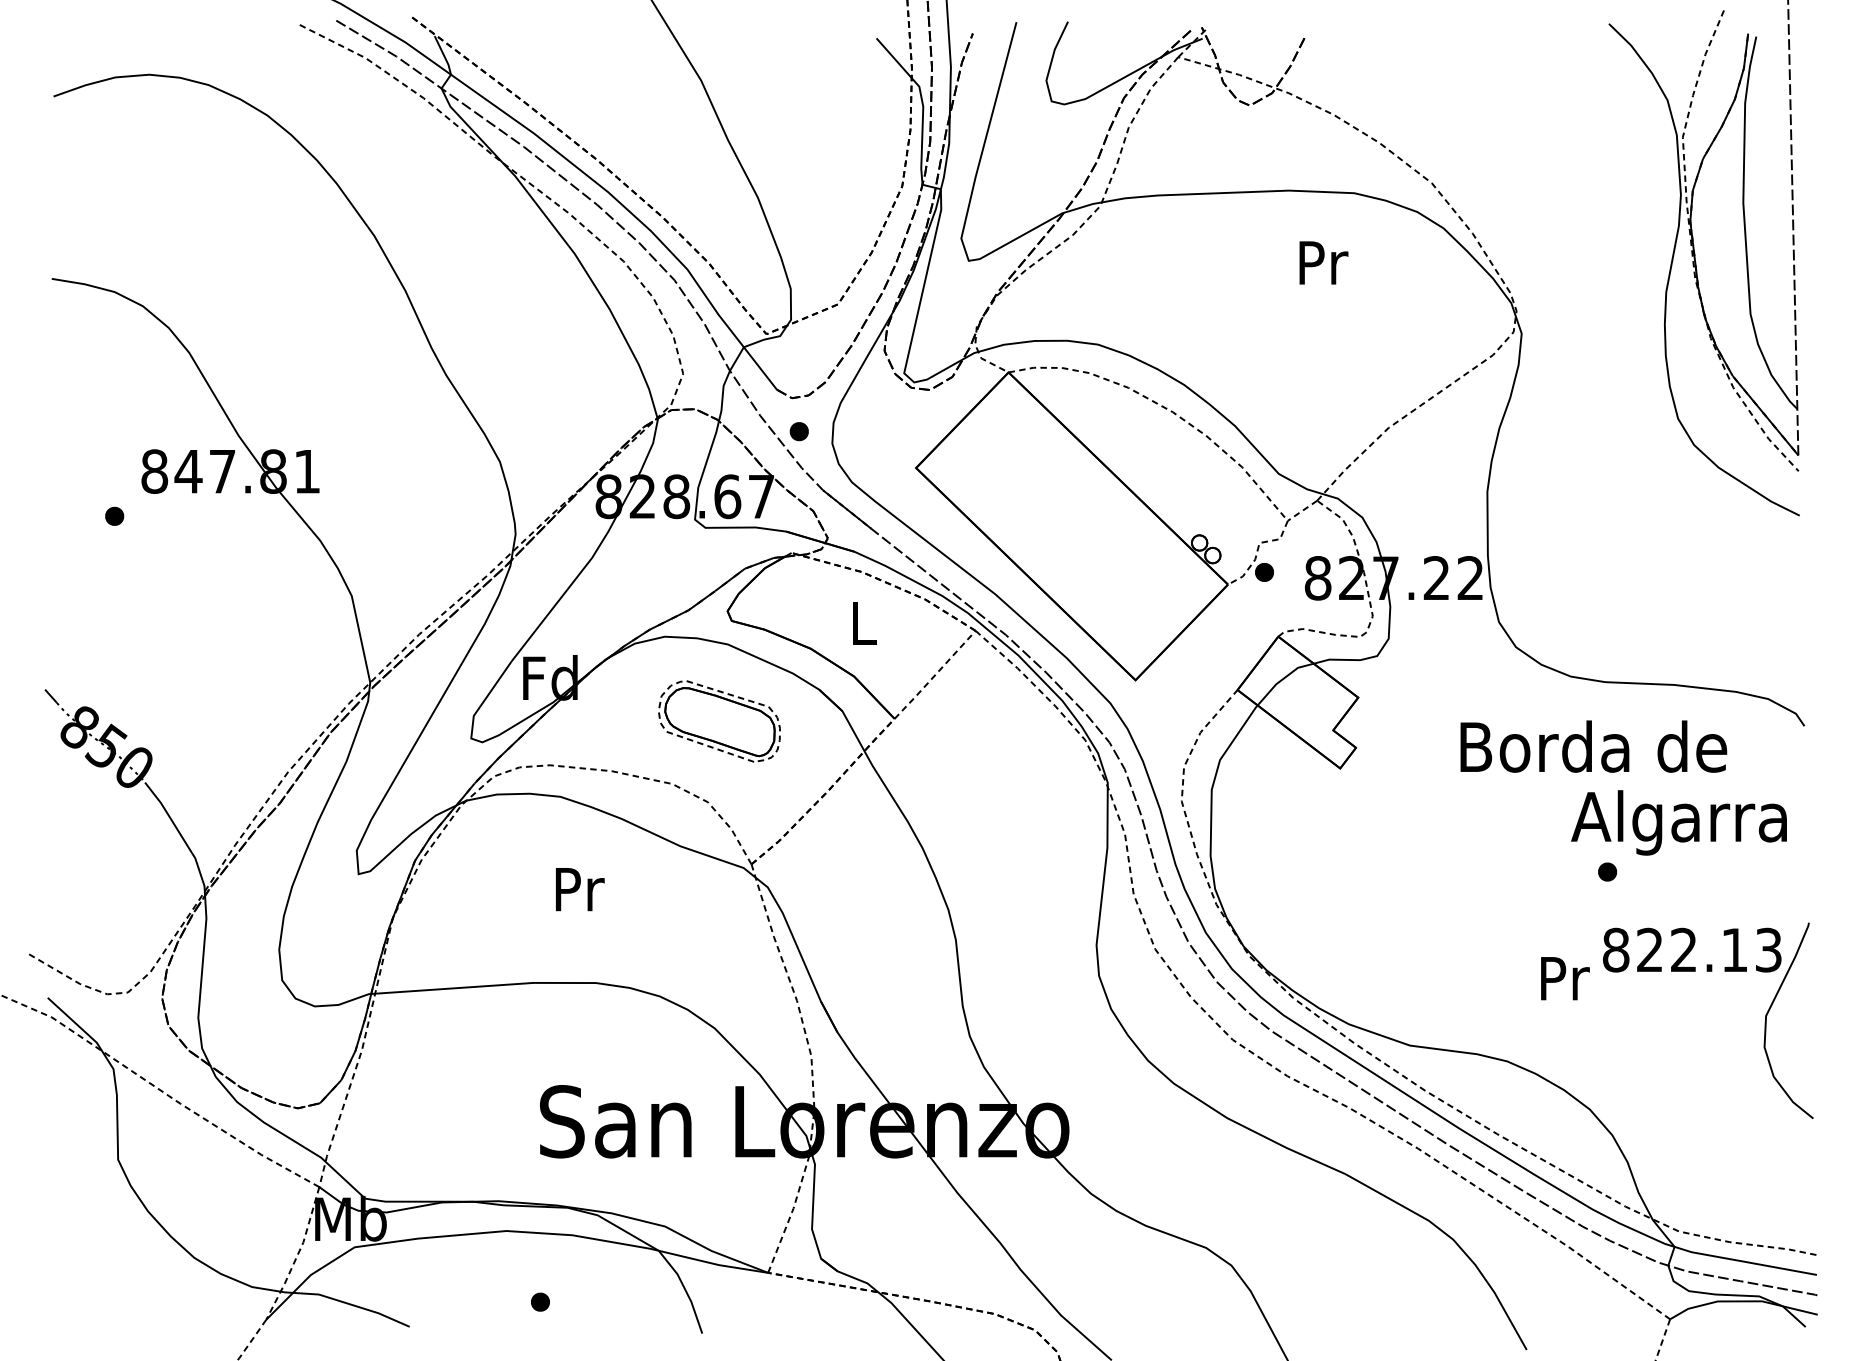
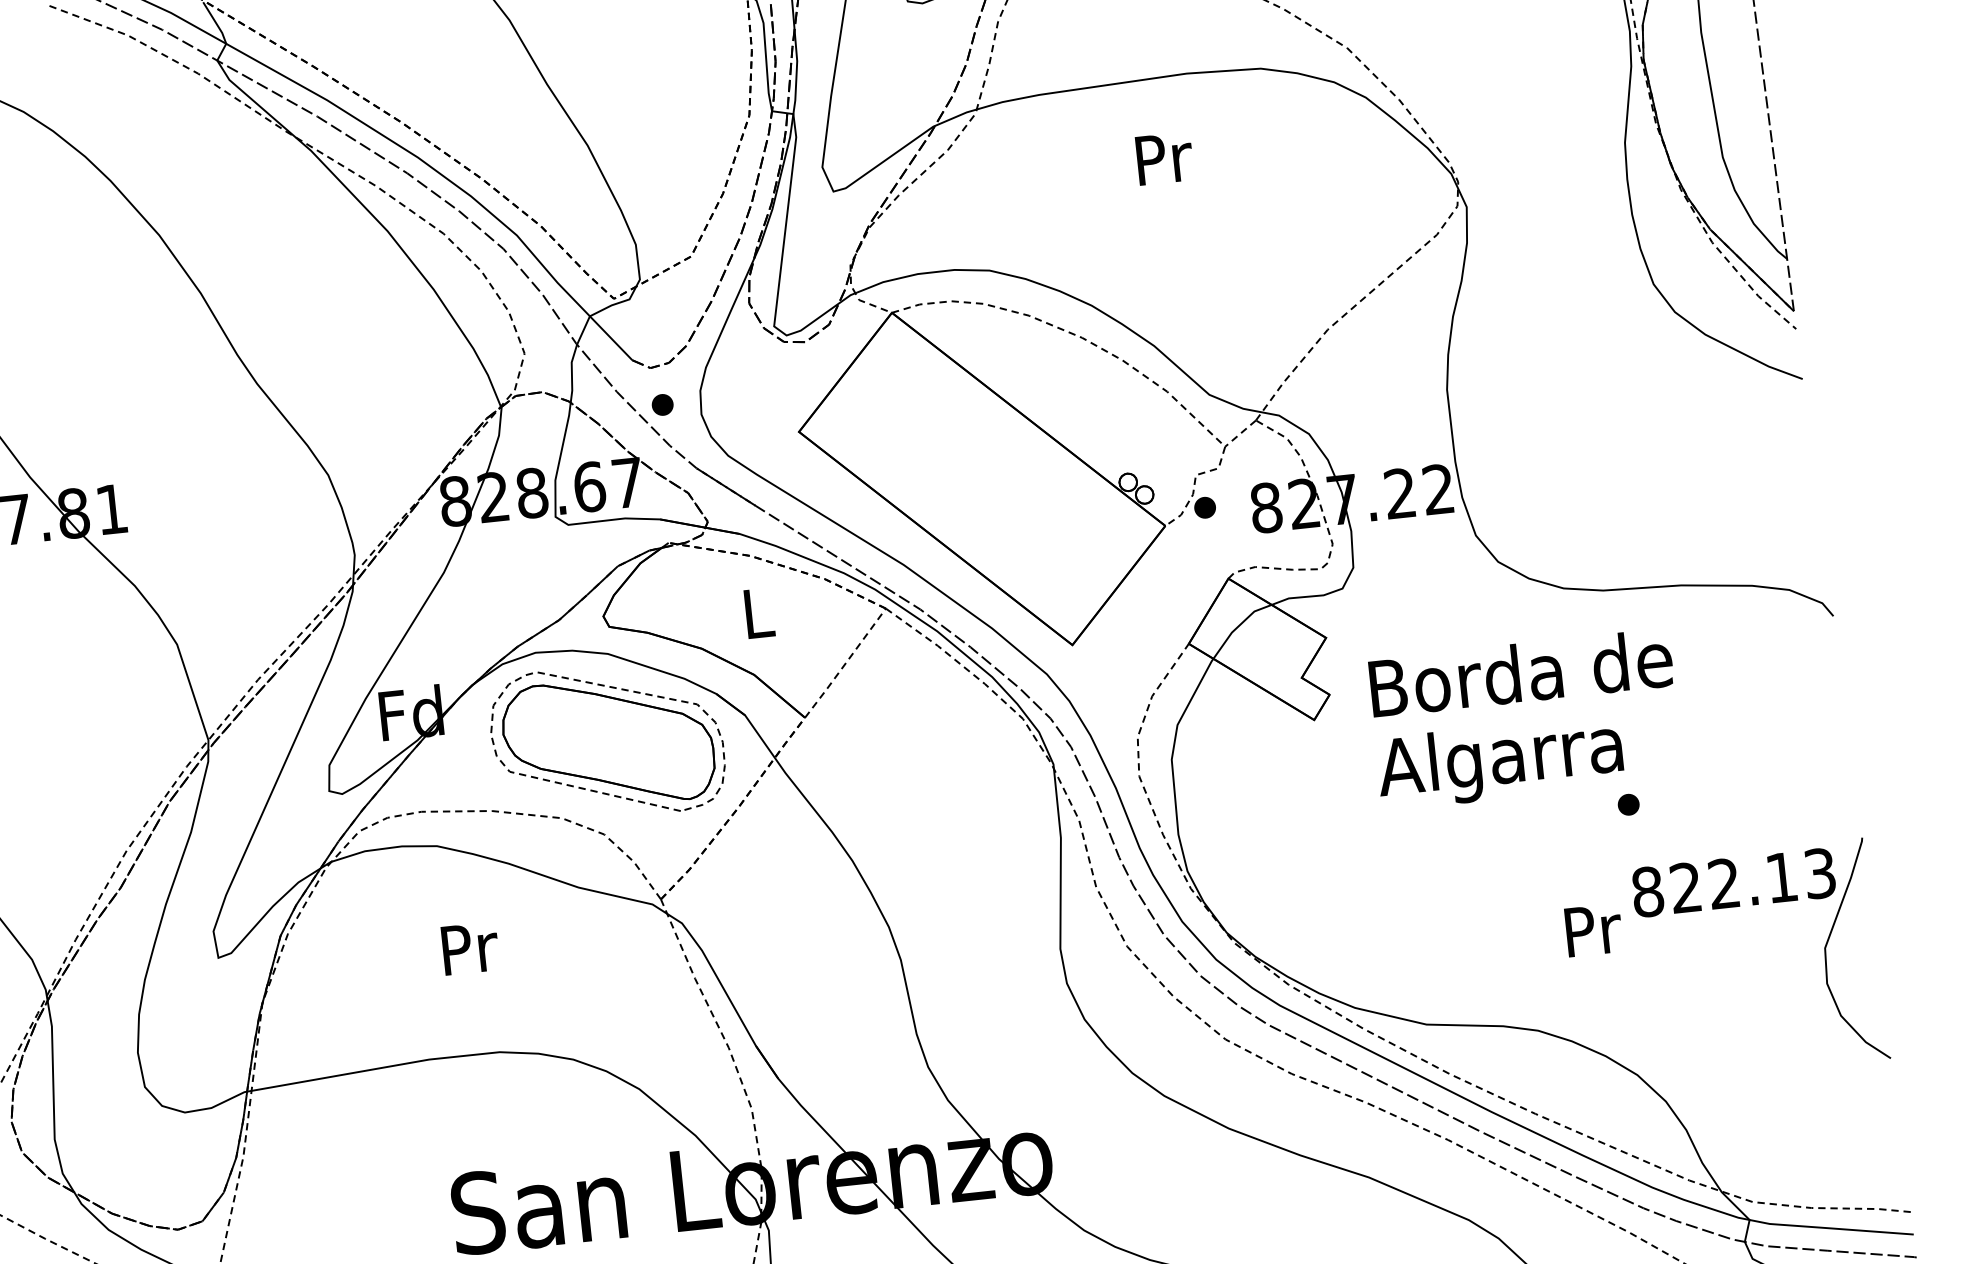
text: (1323, 262) -> (1164, 158), moved
part: (719, 721) -> (607, 741), size x1.67
text: (1593, 746) -> (1520, 672), moved
text: (1678, 822) -> (1499, 761), moved

